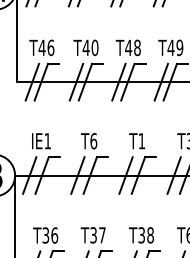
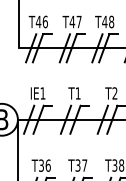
text: (94, 47) -> (78, 21), T40 -> T47
text: (93, 141) -> (77, 93), T6 -> T1
text: (141, 141) -> (114, 93), T1 -> T2

